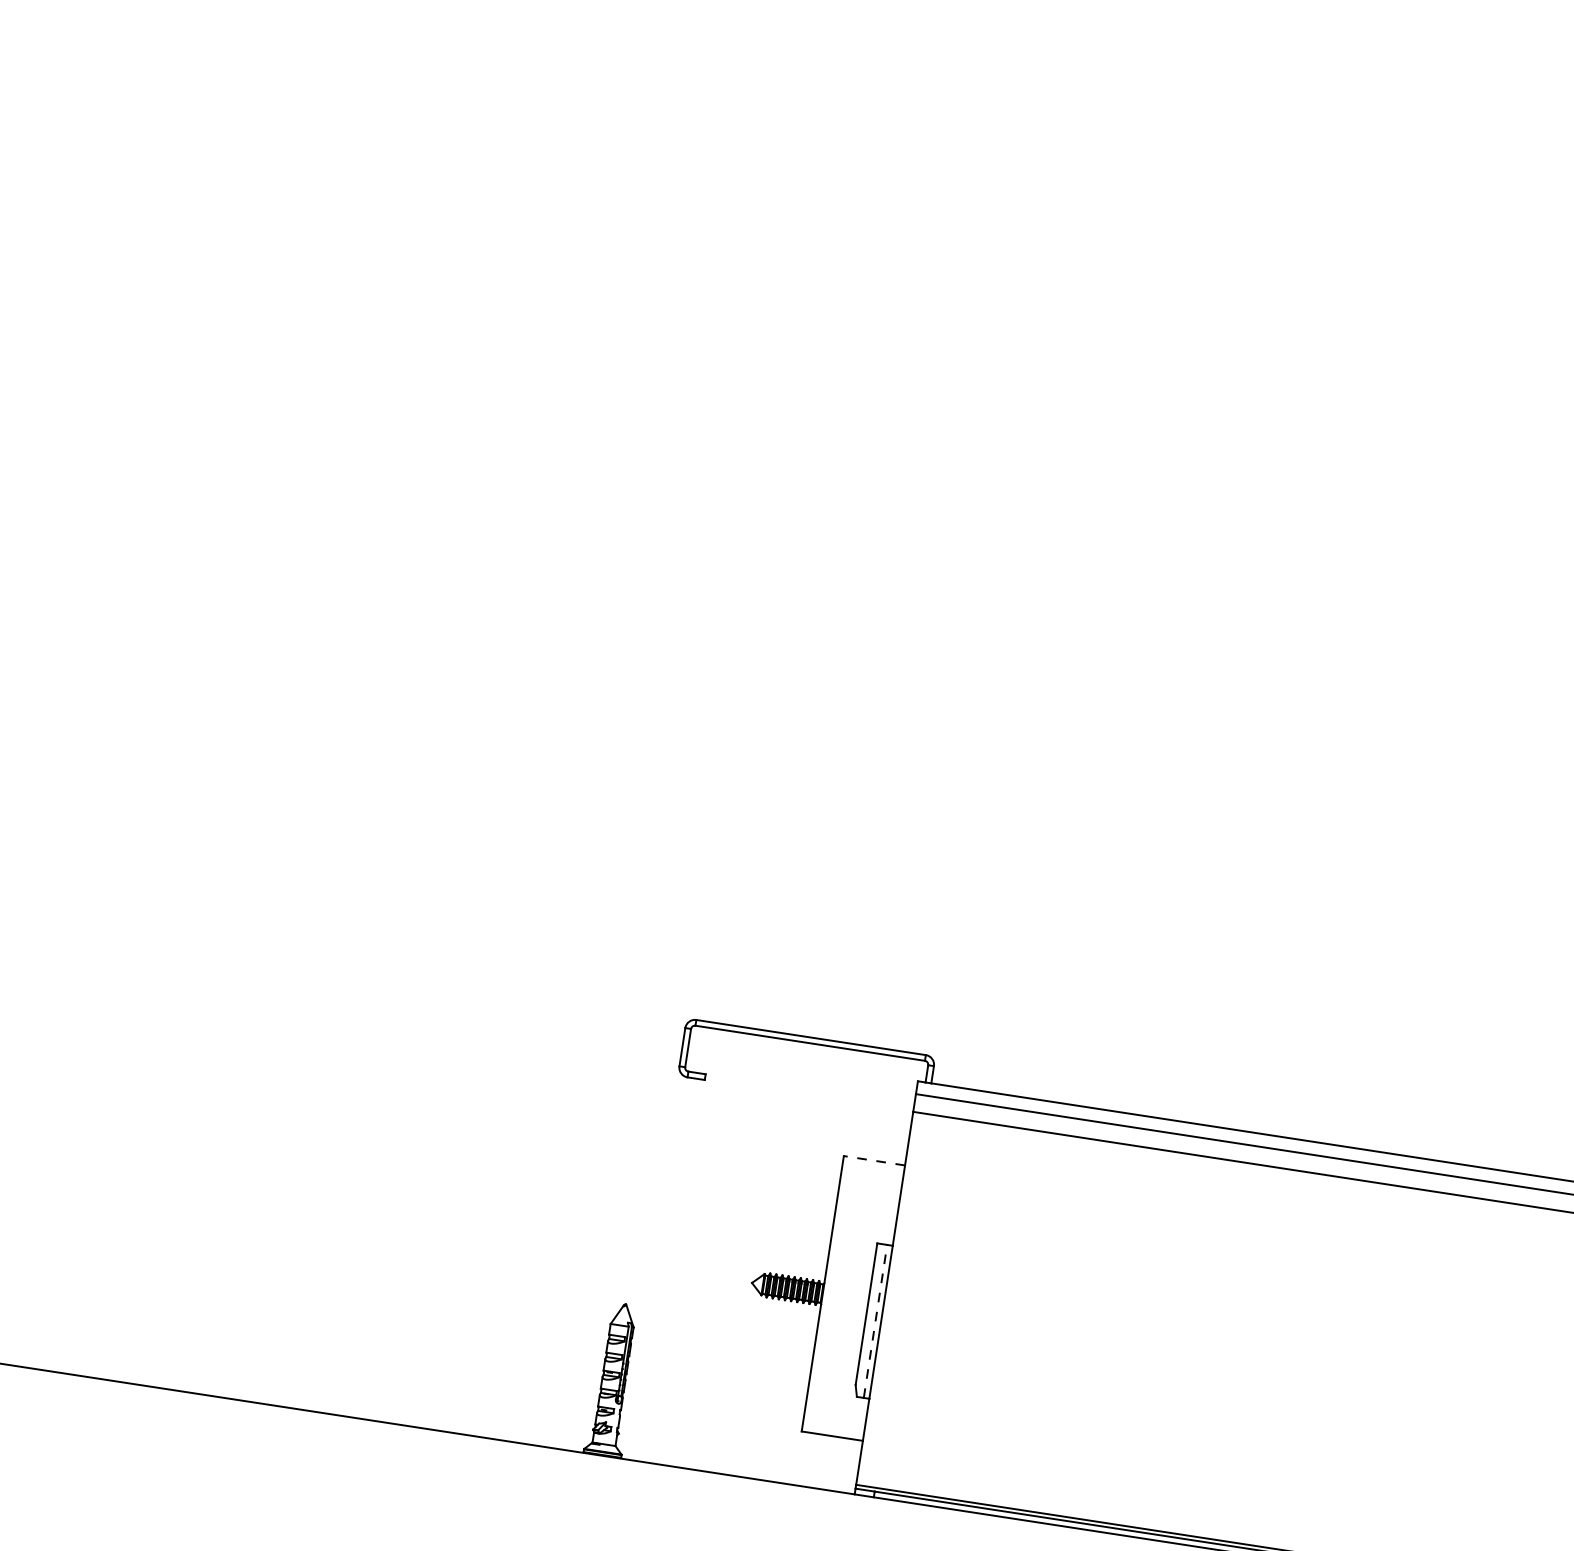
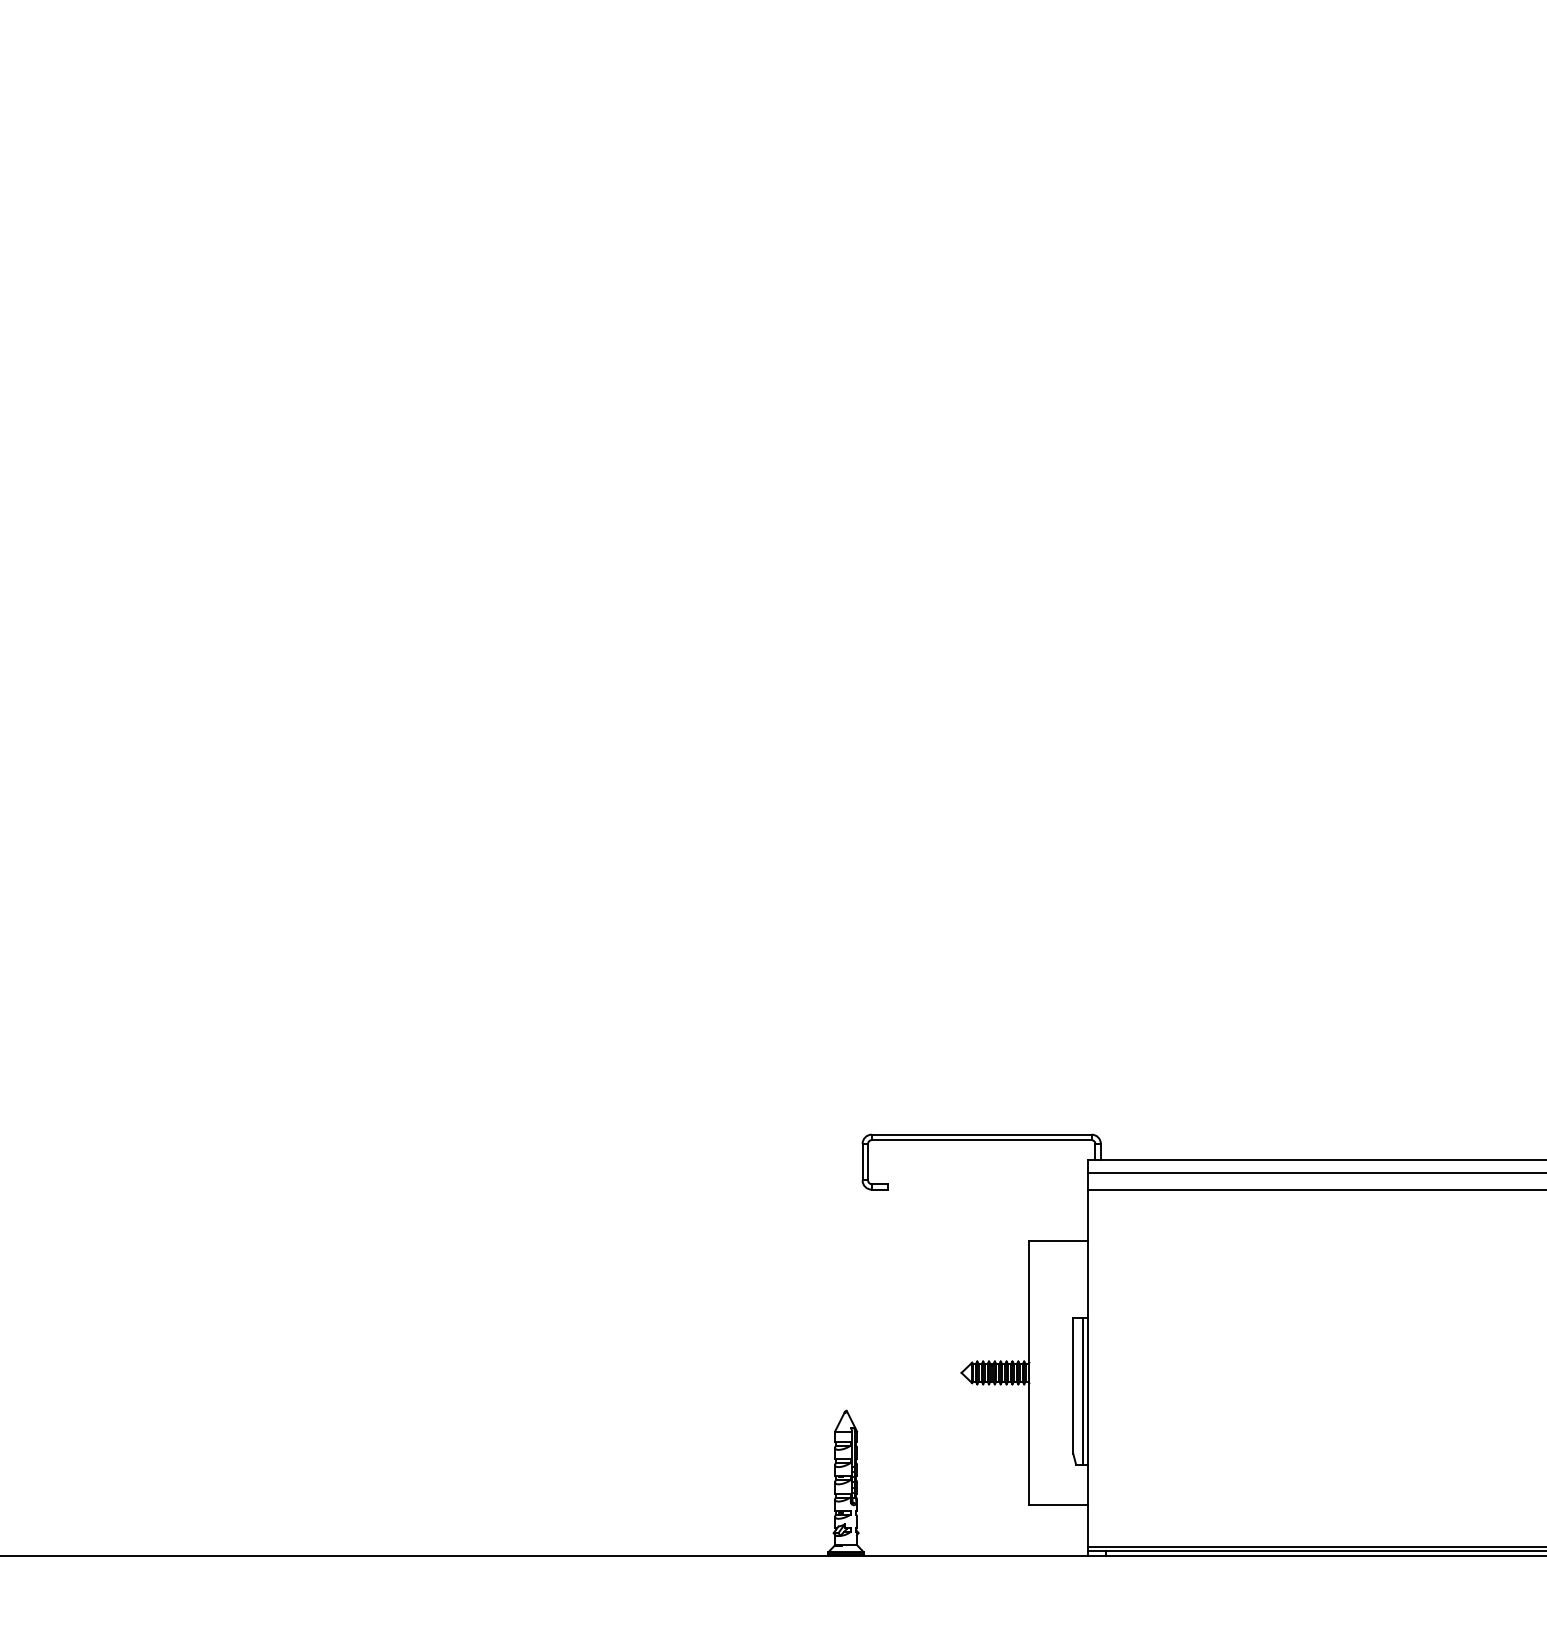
line: (874, 1160) -> (1058, 1240), dashed -> solid
line: (875, 1320) -> (1082, 1390), dashed -> solid

